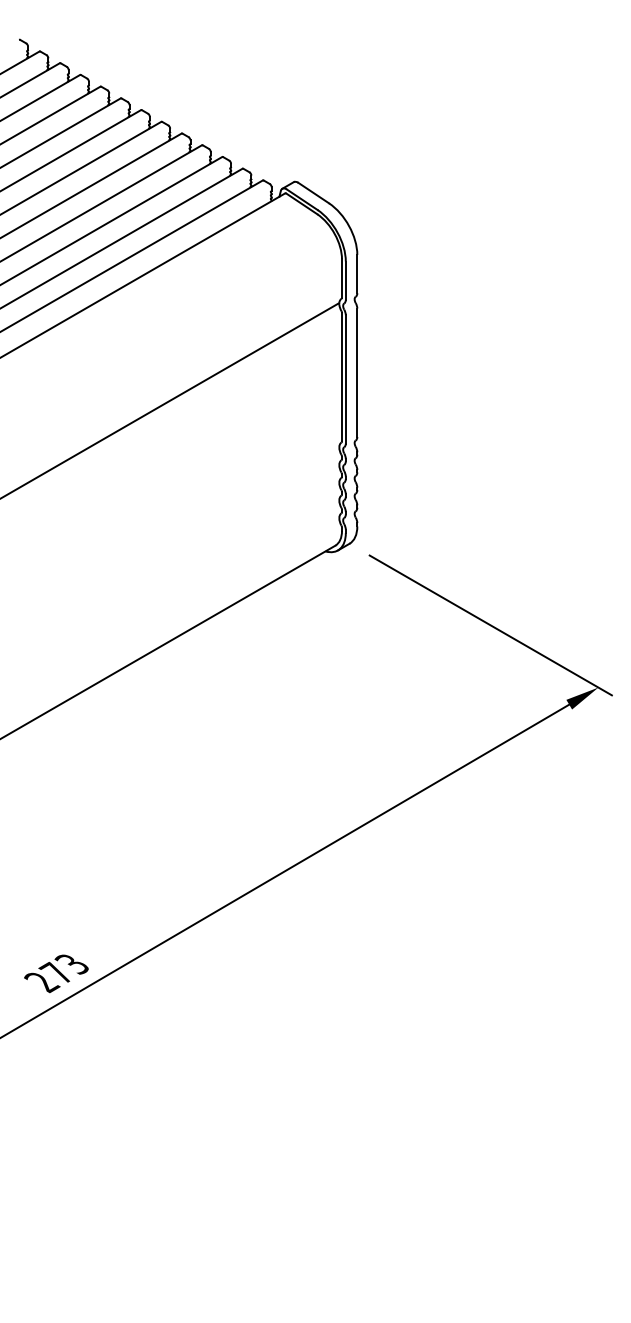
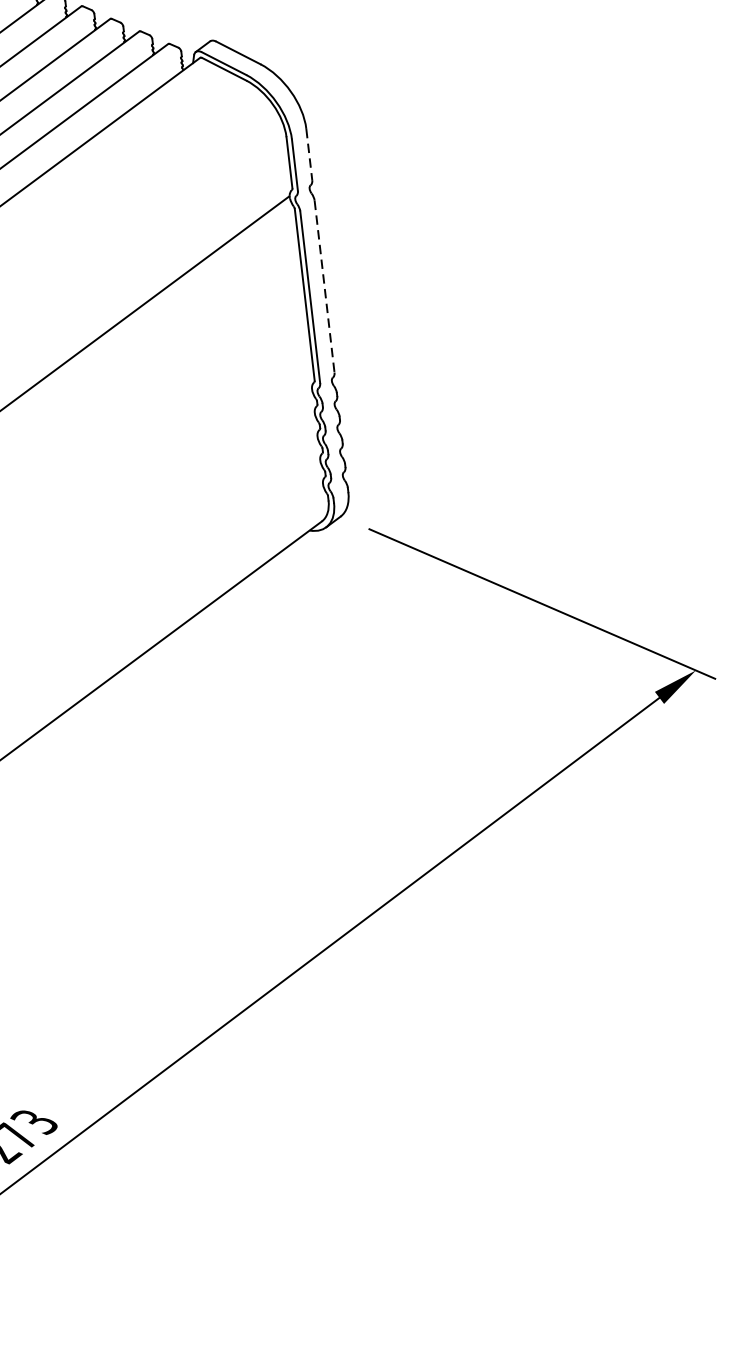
line: (357, 274) -> (309, 155), solid -> dashed
line: (357, 373) -> (324, 287), solid -> dashed

